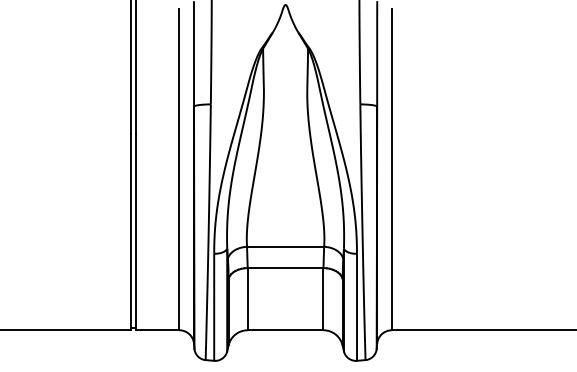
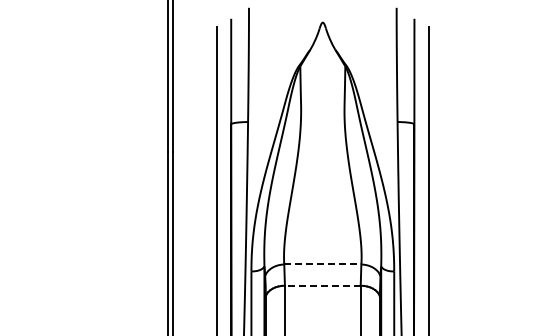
line: (285, 246) -> (322, 264), solid -> dashed
line: (285, 268) -> (322, 286), solid -> dashed

